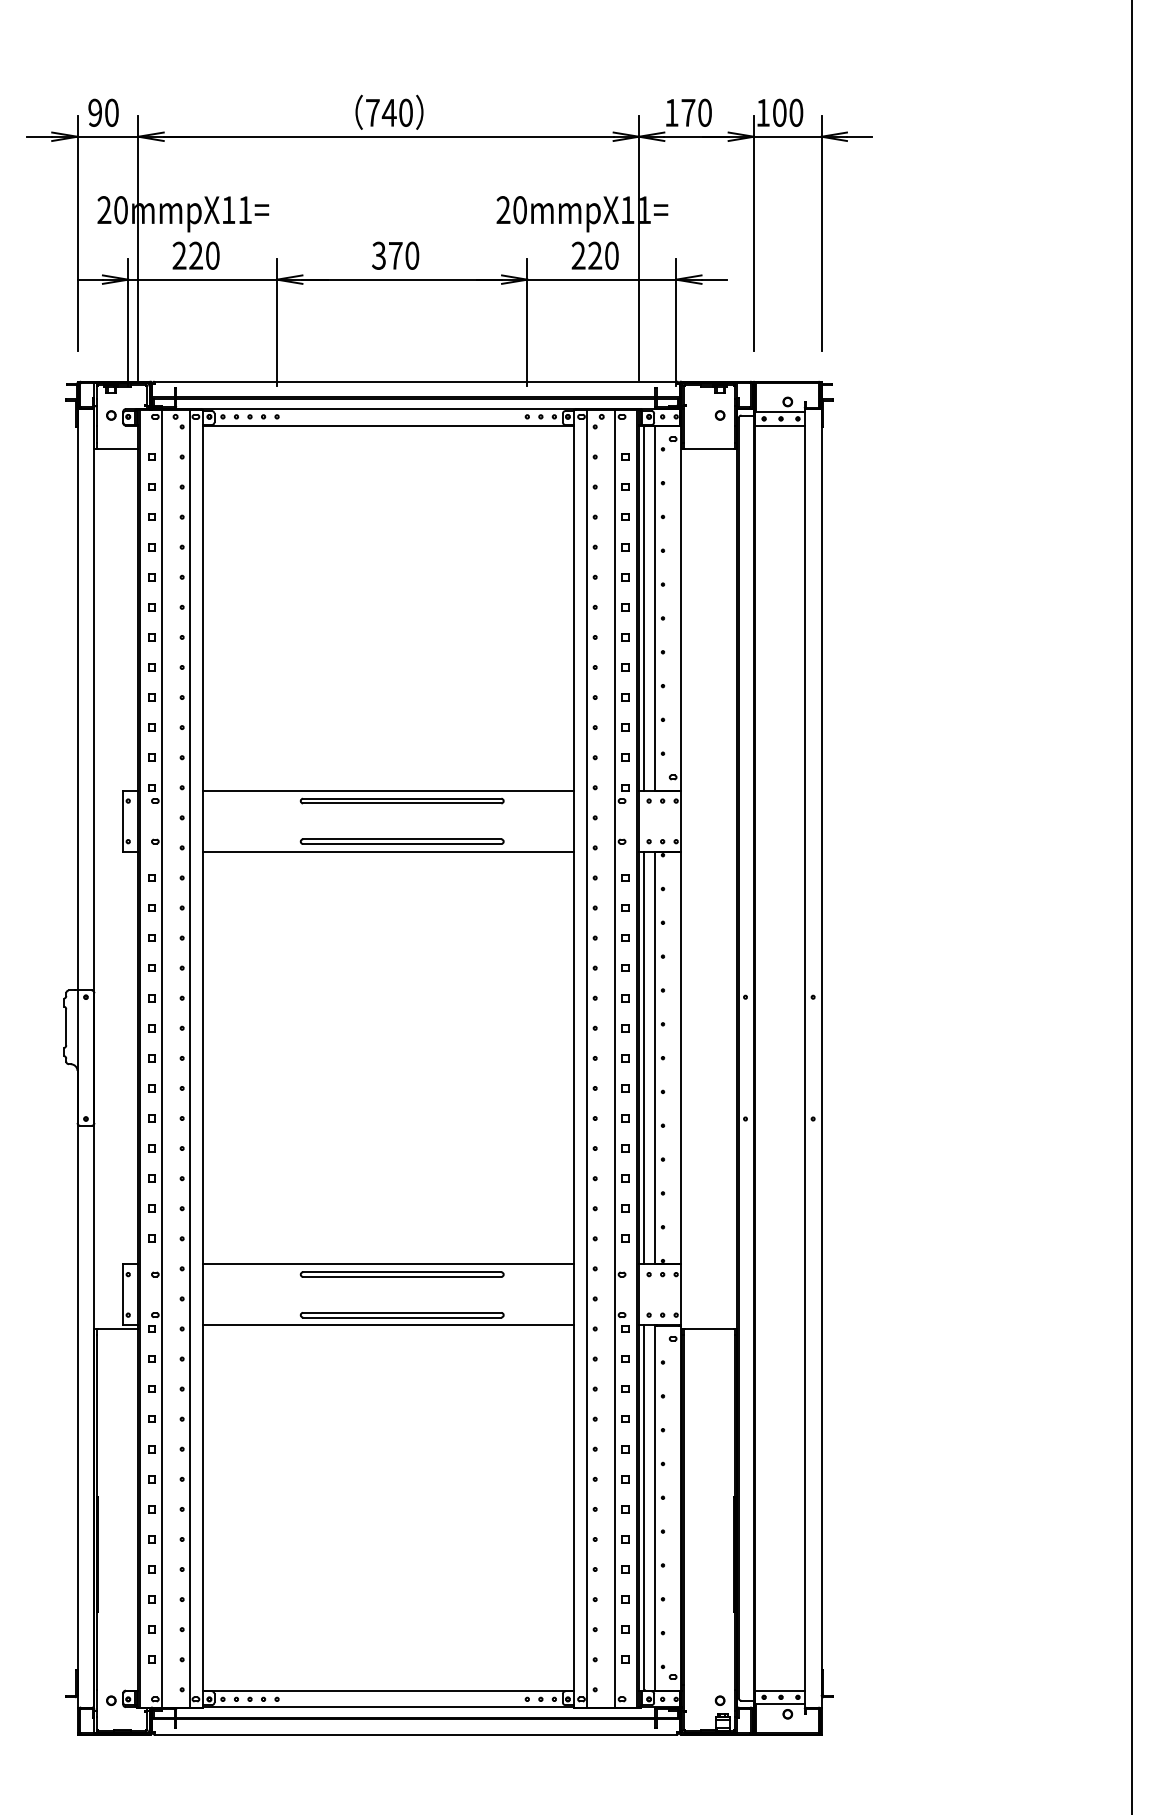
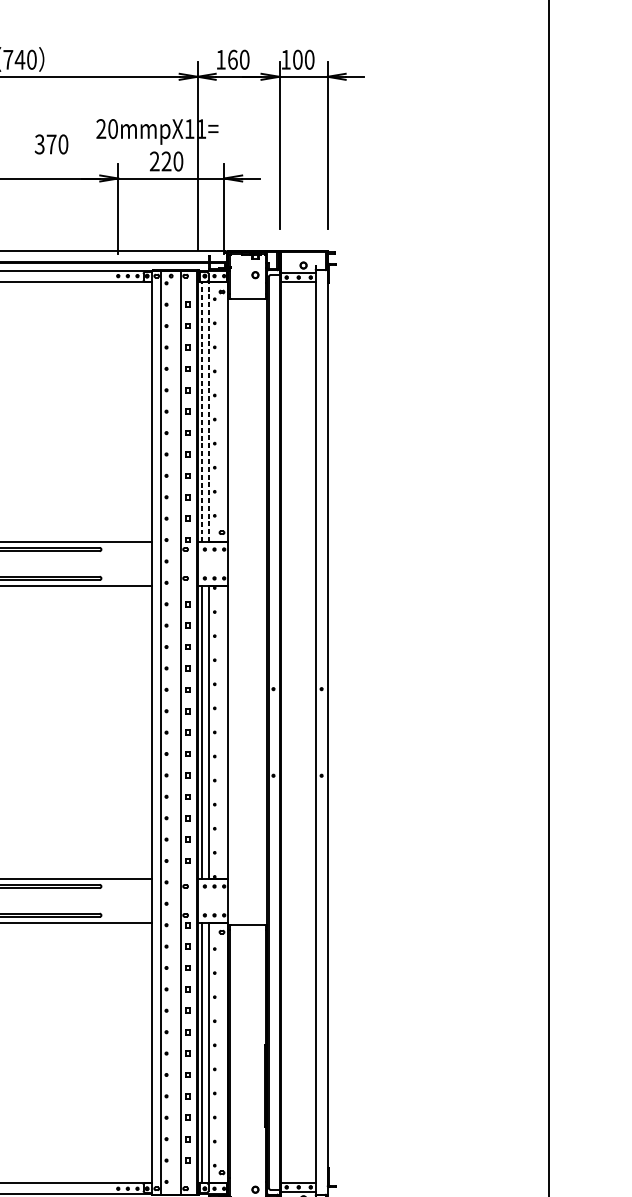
text: (688, 112) -> (232, 59), 170 -> 160
text: (395, 255) -> (51, 144), moved
line: (644, 608) -> (201, 412), solid -> dashed
line: (655, 608) -> (209, 412), solid -> dashed

